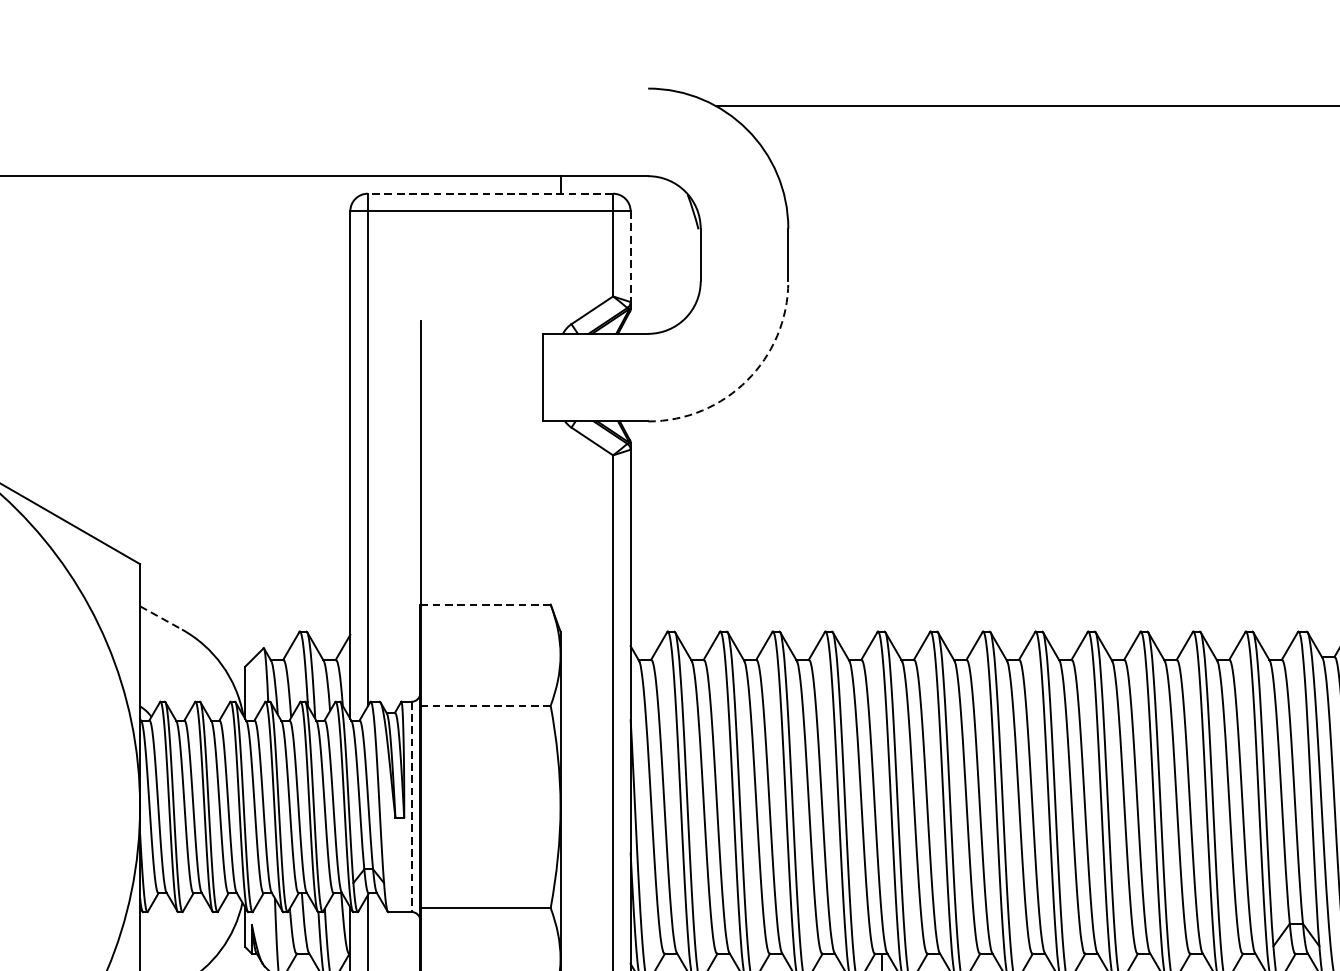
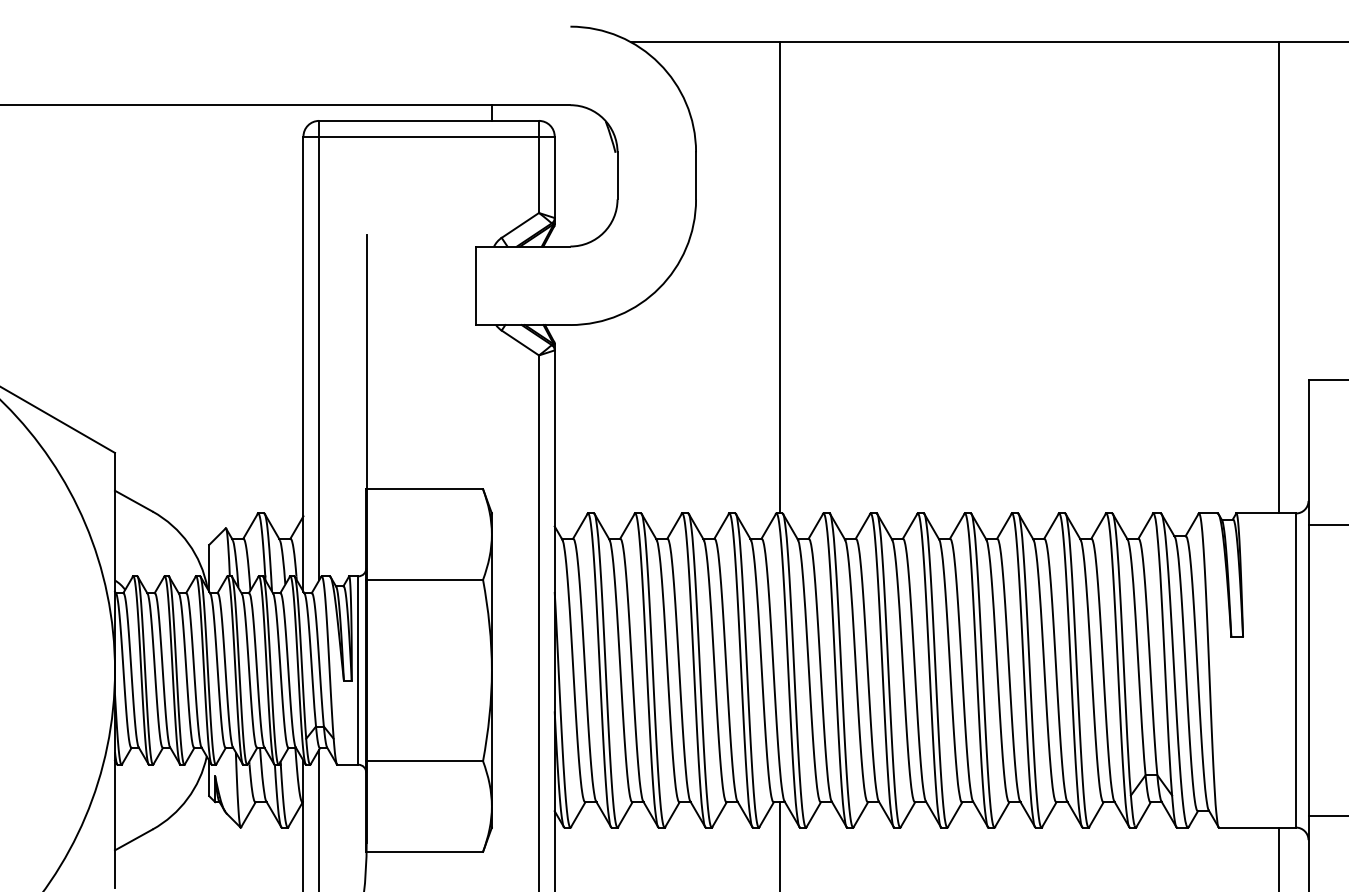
line: (490, 193) -> (429, 120), dashed -> solid
line: (630, 256) -> (554, 177), dashed -> solid
line: (881, 368) -> (779, 277), added
arc: (747, 380) -> (659, 288), dashed -> solid
line: (486, 604) -> (425, 489), dashed -> solid
line: (161, 618) -> (134, 501), dashed -> solid
line: (486, 705) -> (425, 579), dashed -> solid
line: (411, 807) -> (358, 671), dashed -> solid

